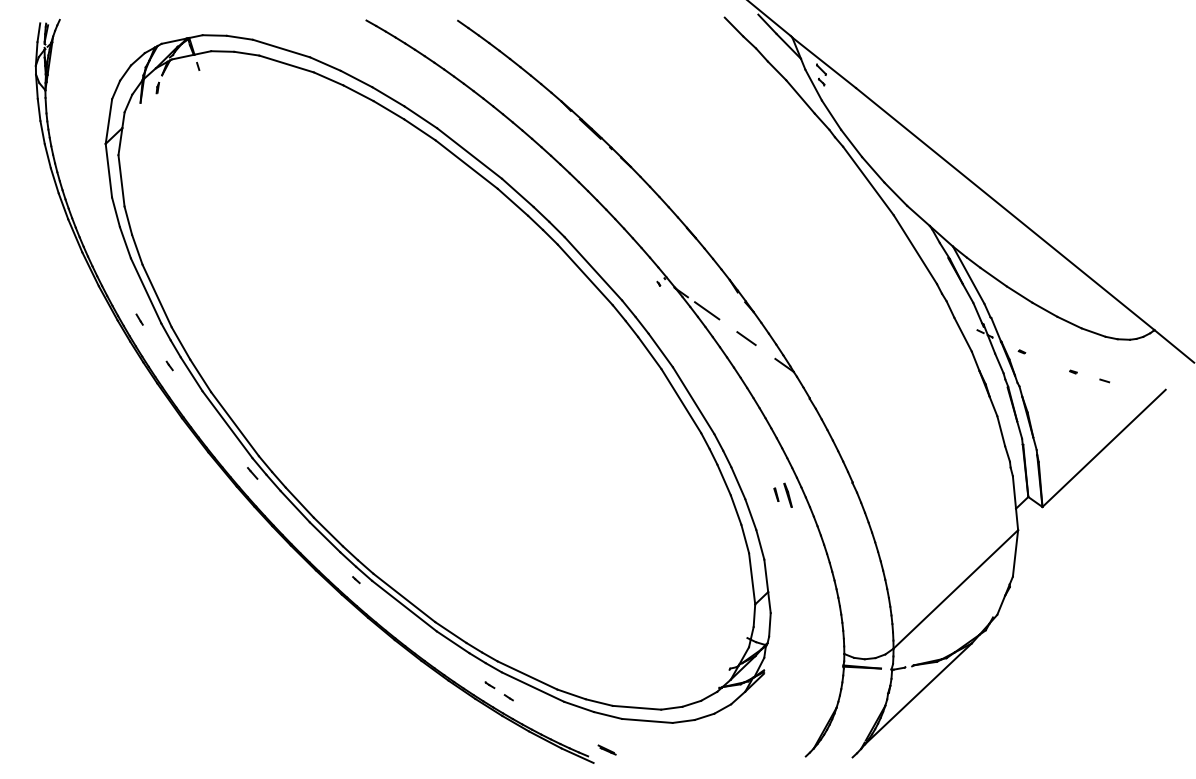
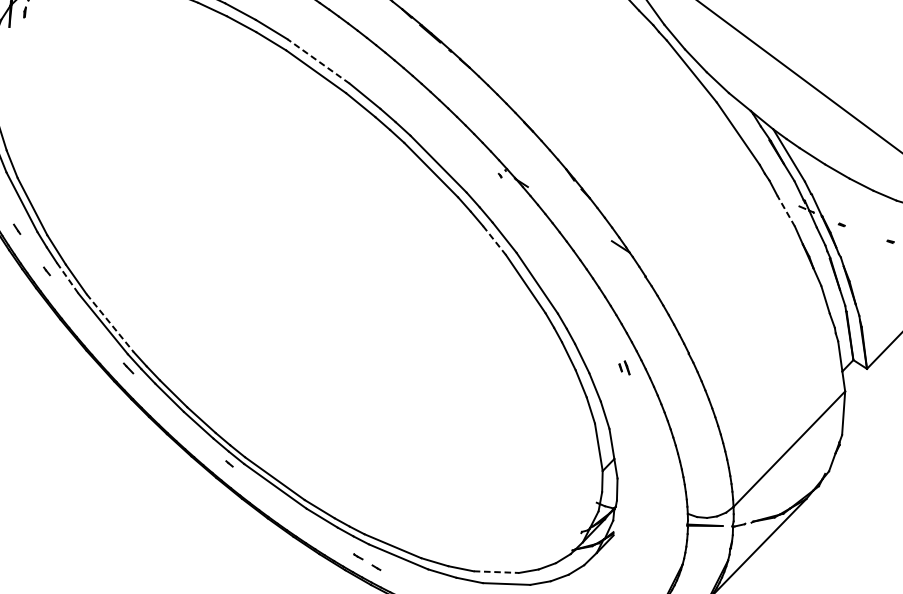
line: (469, 153) -> (318, 61), solid -> dashed
line: (707, 310) -> (546, 198), removed
line: (962, 334) -> (785, 211), solid -> dashed
line: (746, 338) -> (584, 223), removed
line: (649, 353) -> (494, 240), solid -> dashed
line: (191, 374) -> (67, 278), solid -> dashed
line: (235, 424) -> (110, 323), solid -> dashed
part: (782, 494) -> (623, 367), size x0.6
line: (637, 707) -> (496, 571), solid -> dashed

